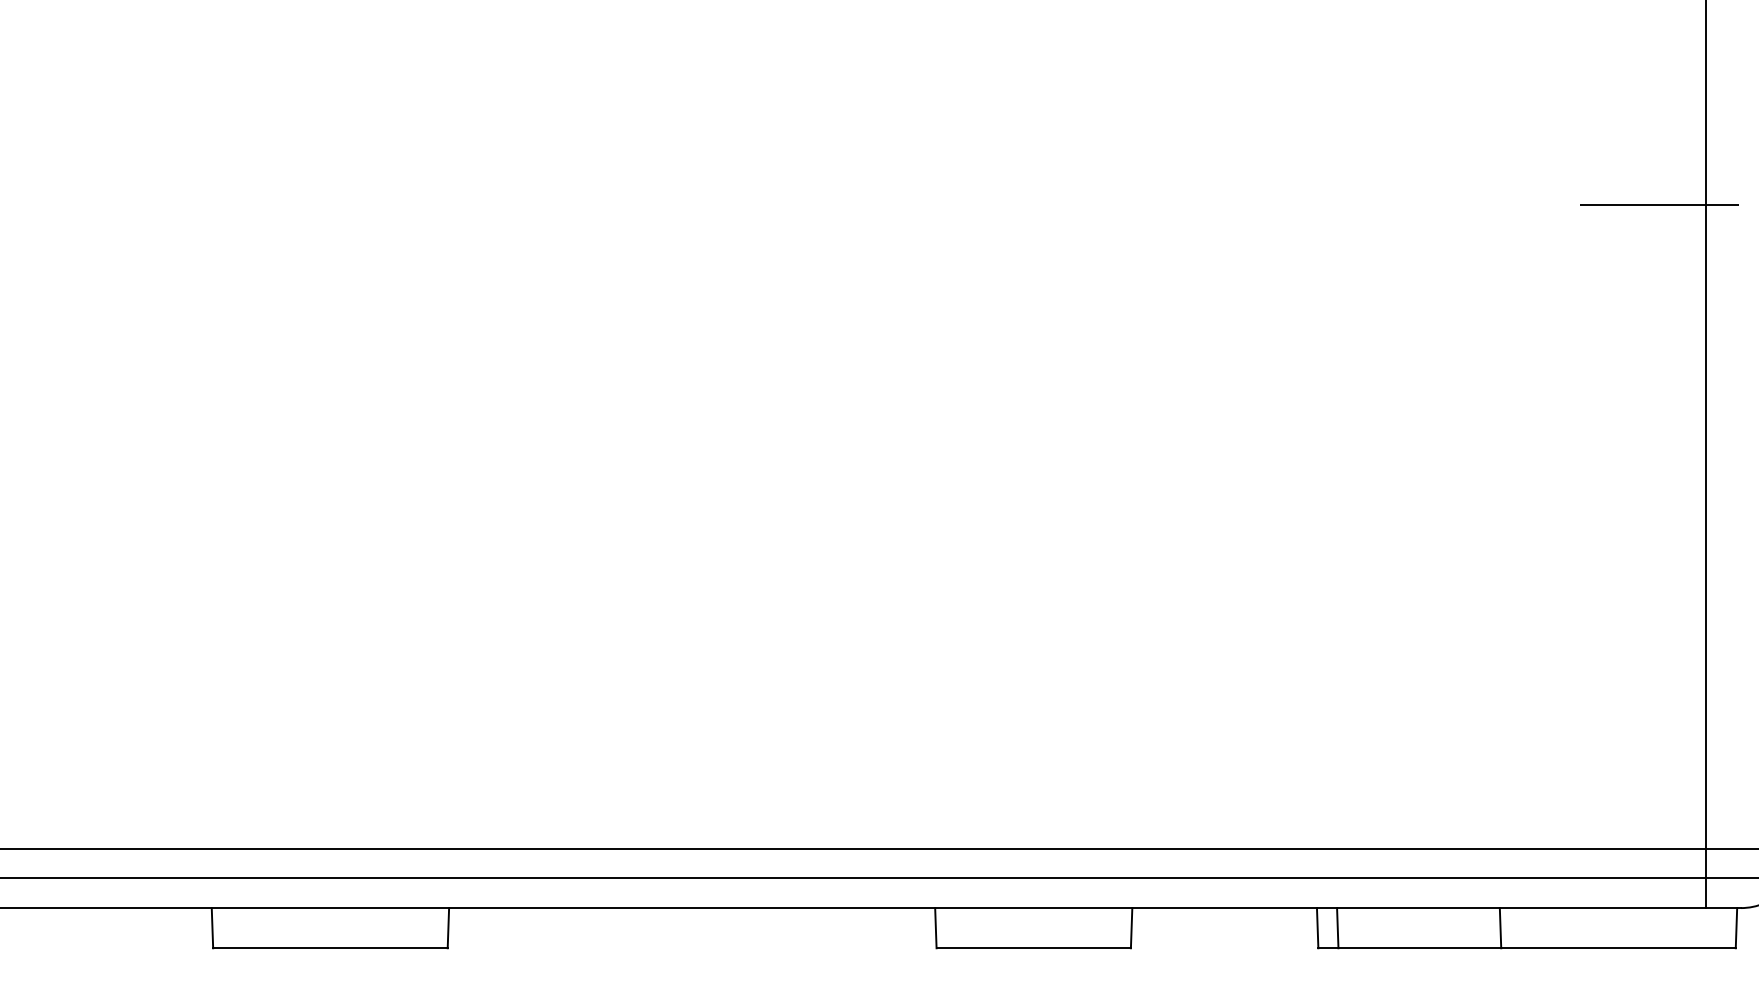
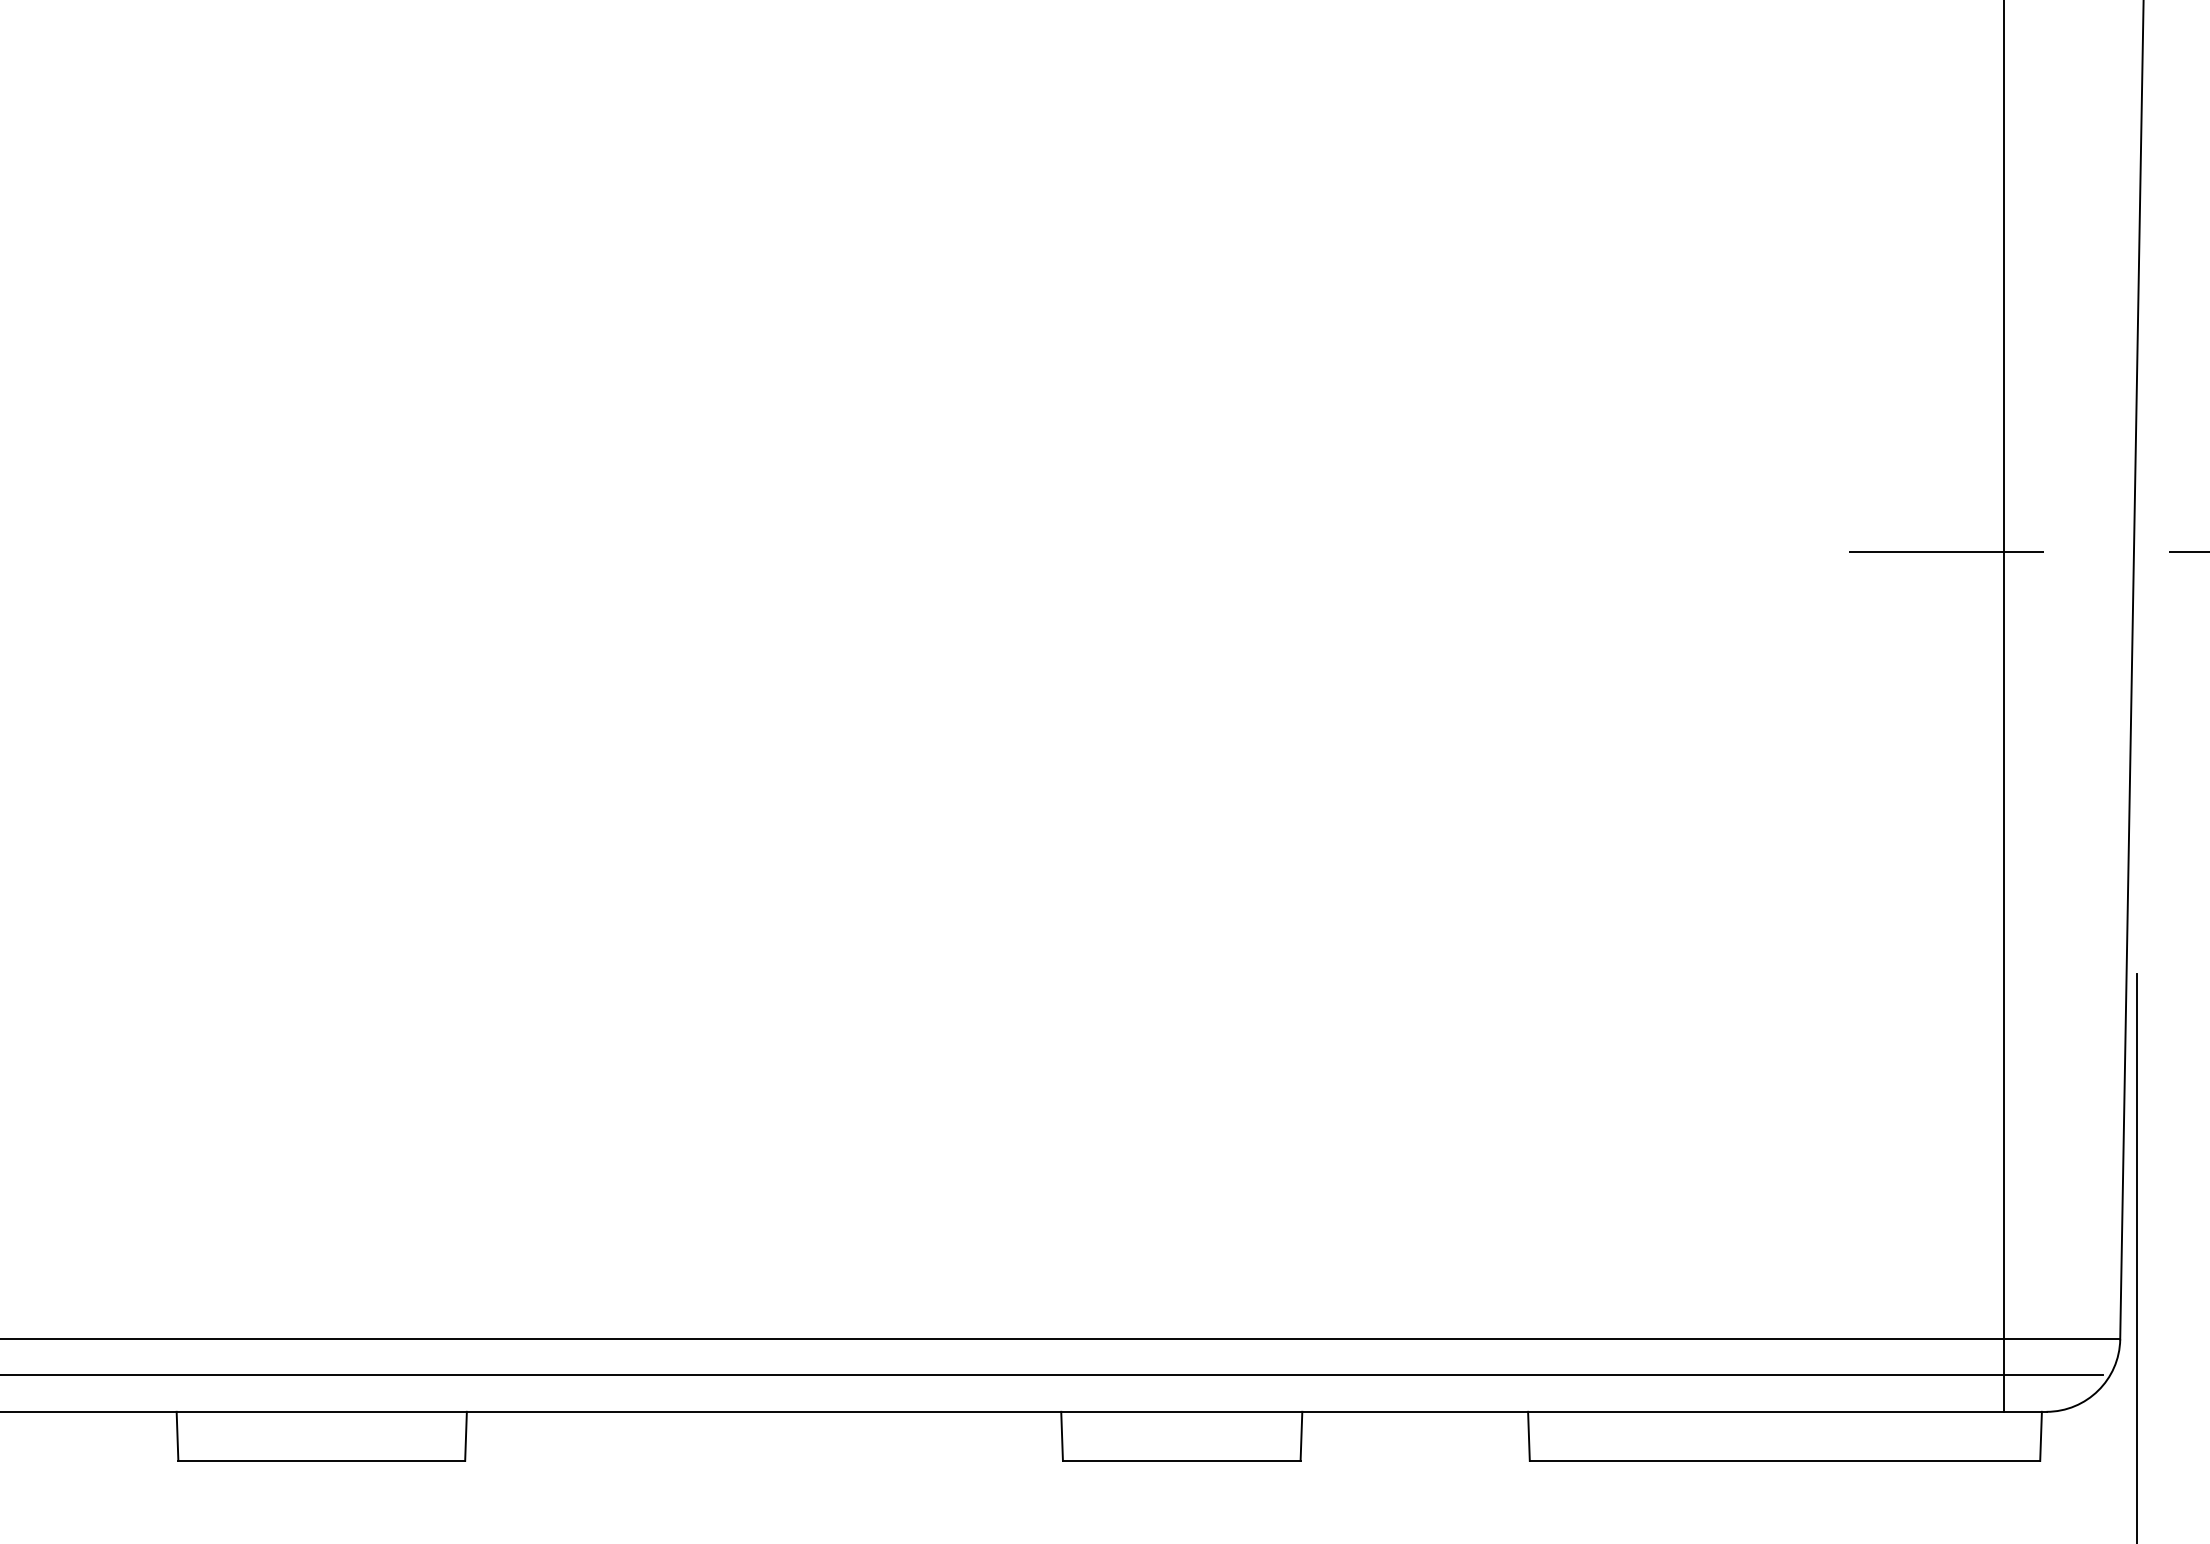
line: (1337, 927) -> (1553, 1435), removed
line: (1500, 927) -> (1752, 1435), removed

